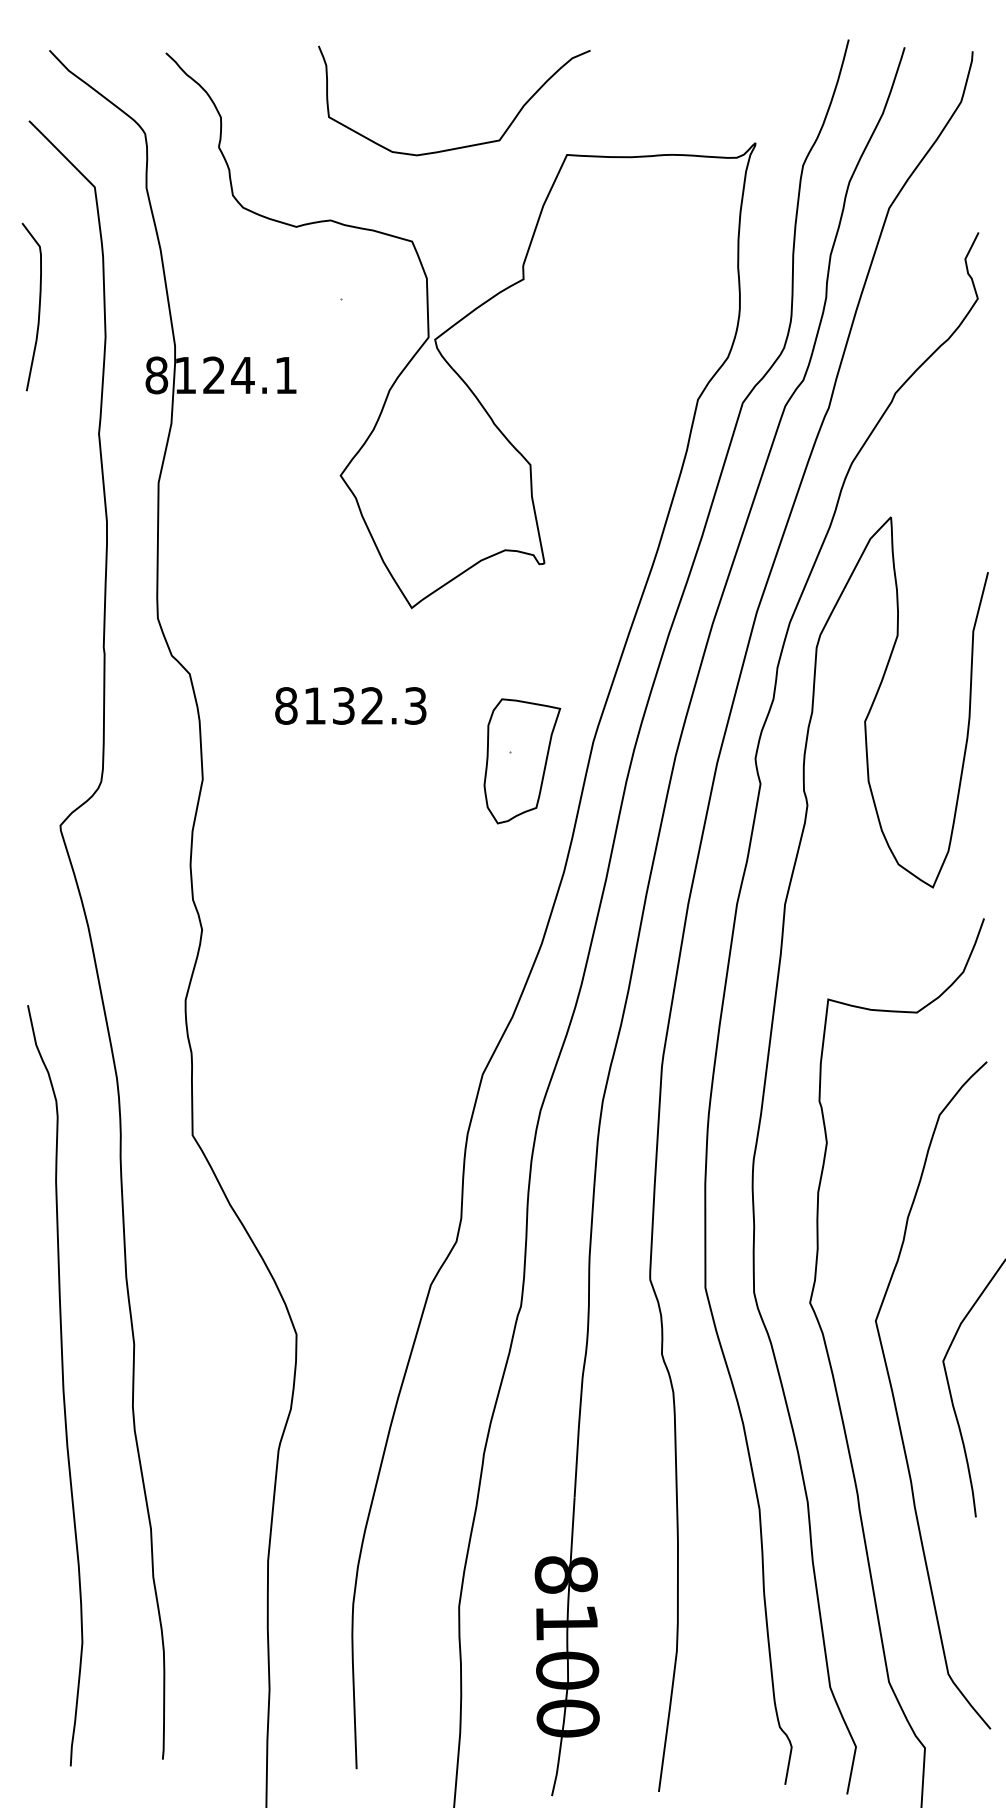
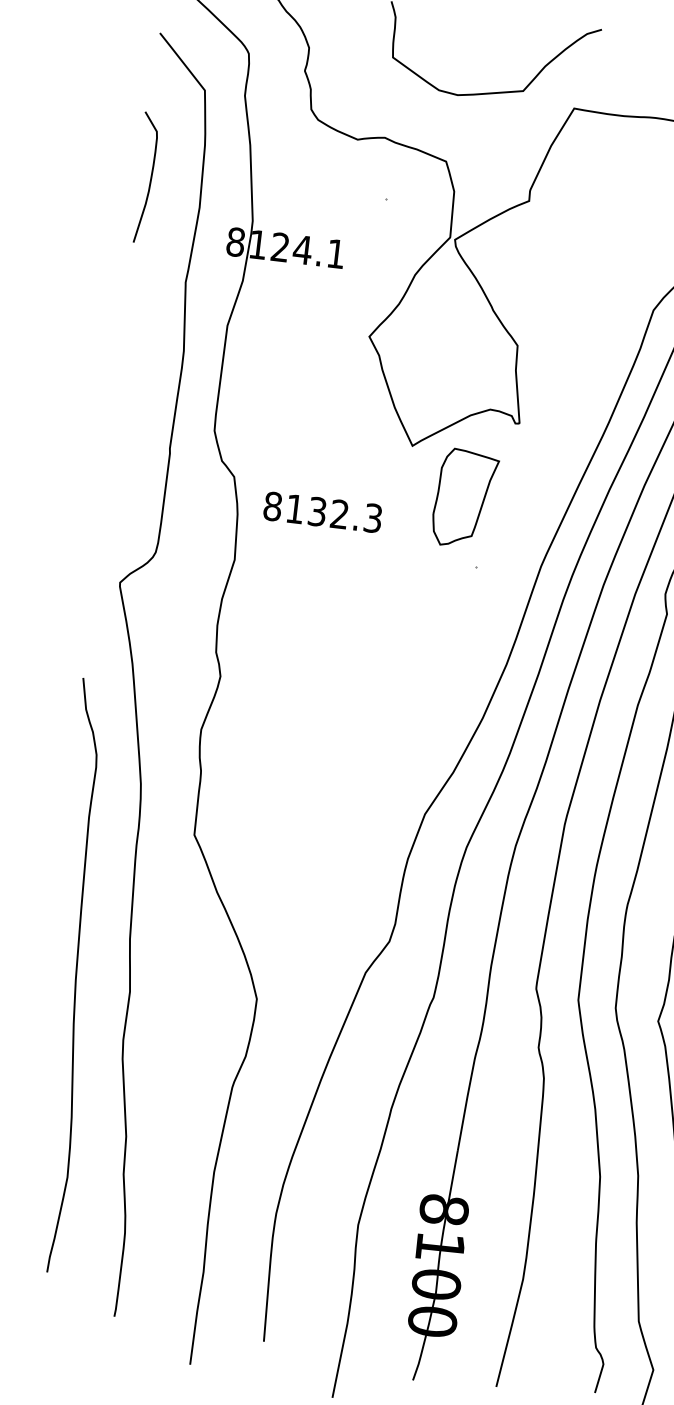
text: (350, 705) -> (322, 512), moved
part: (522, 761) -> (465, 498), moved
curve: (62, 1385) -> (75, 976), moved

